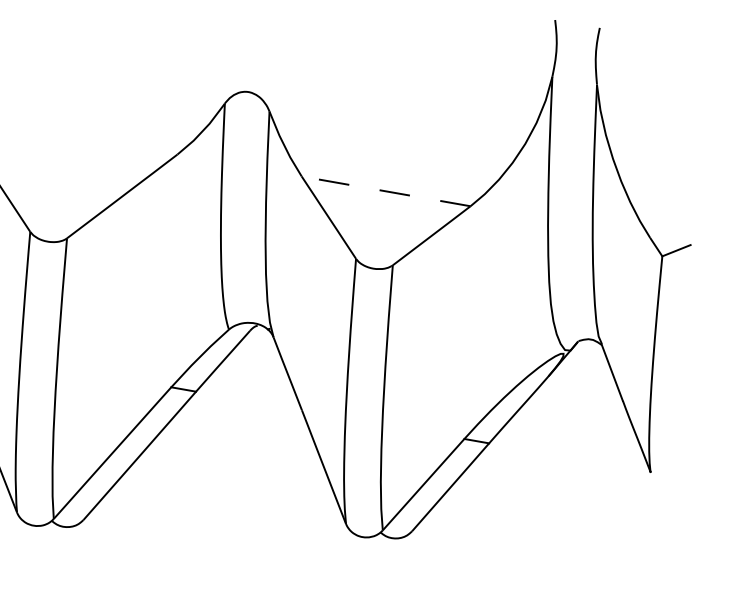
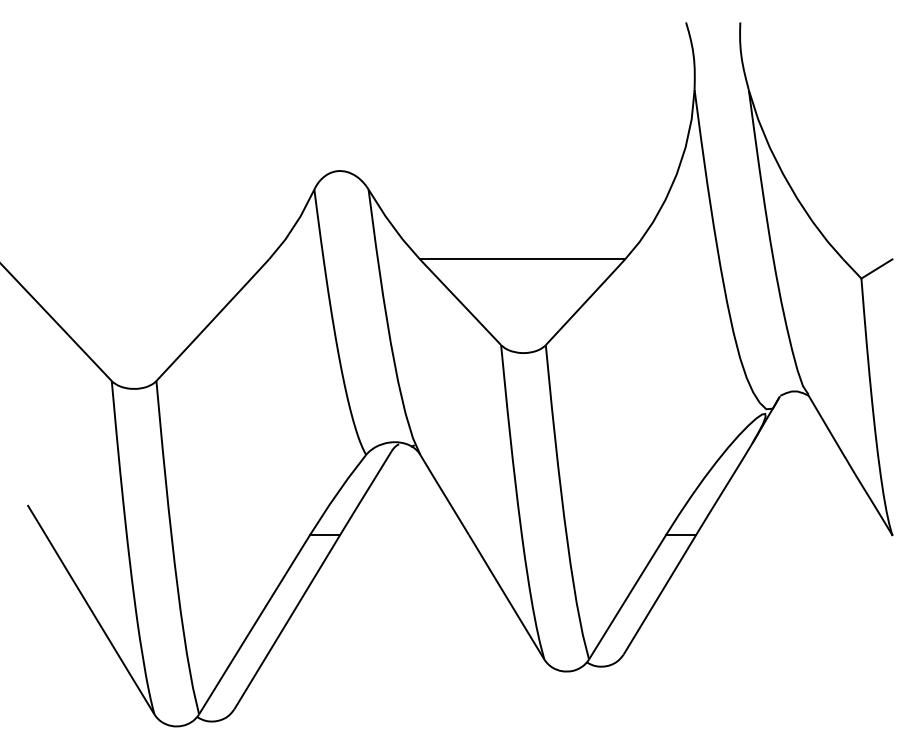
line: (386, 191) -> (522, 259), dashed -> solid

